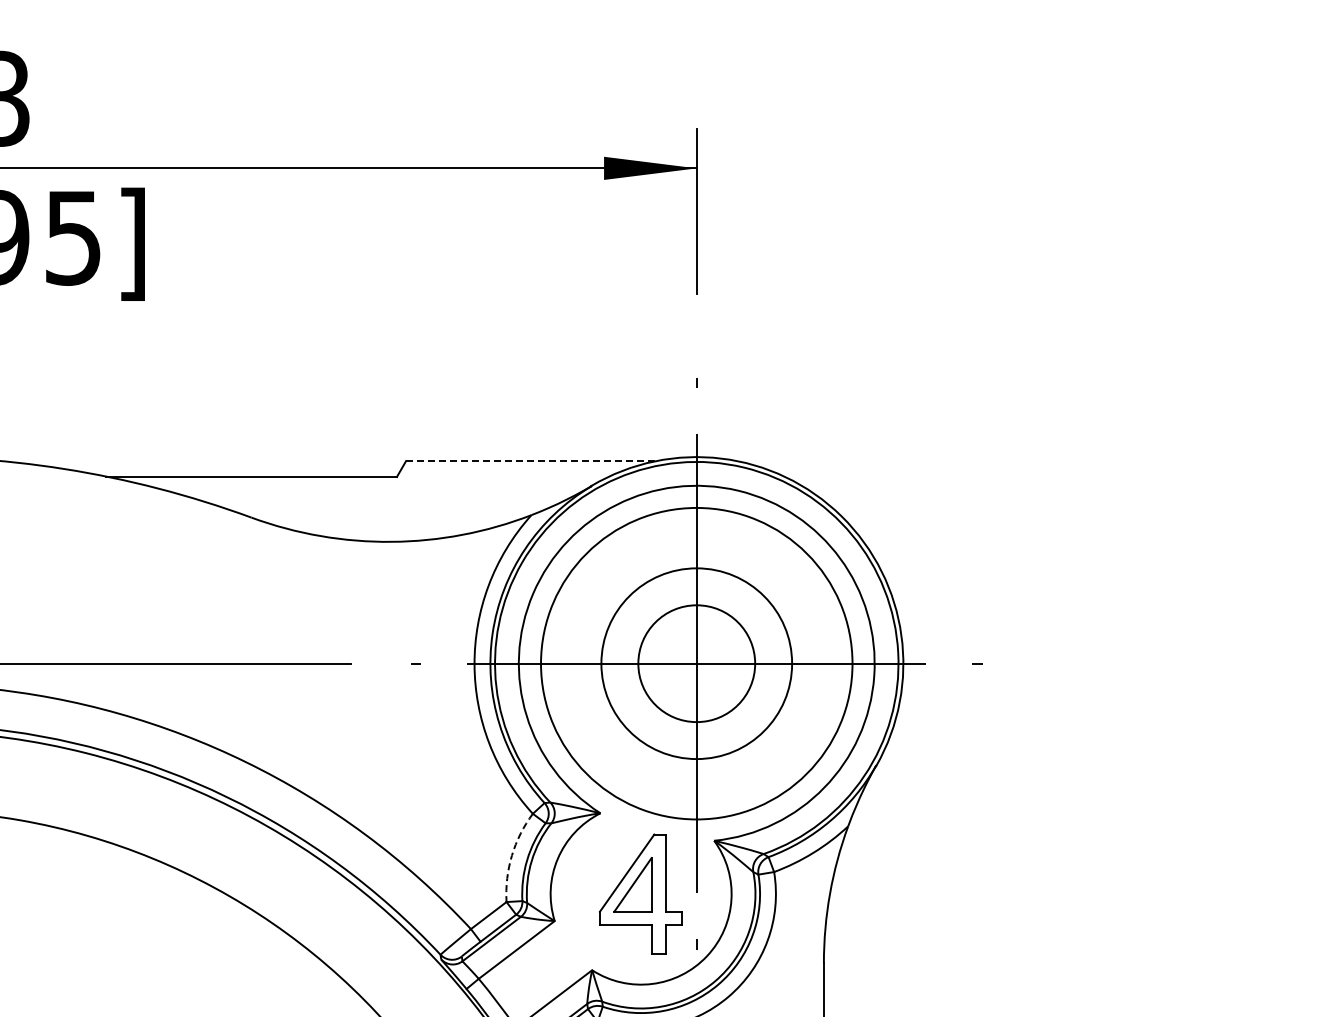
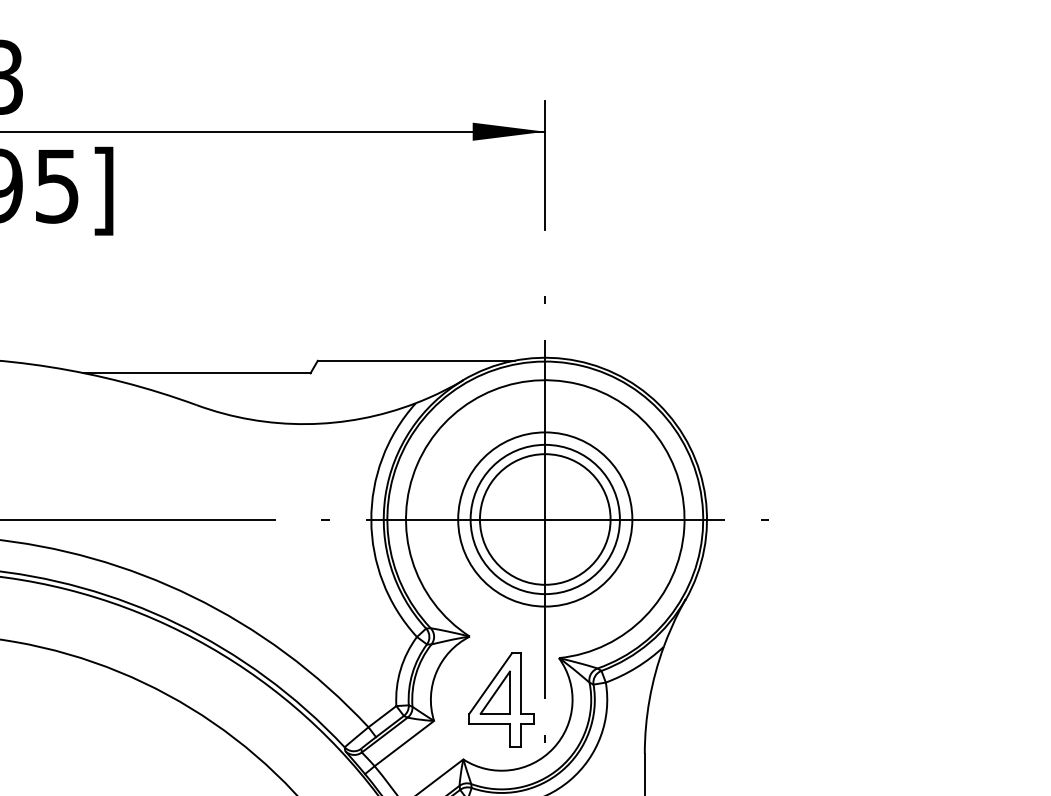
line: (531, 461) -> (415, 361), dashed -> solid
circle: (696, 663) -> (545, 519), size x0.71
circle: (696, 663) -> (545, 519), size x1.43
arc: (511, 855) -> (400, 669), dashed -> solid

